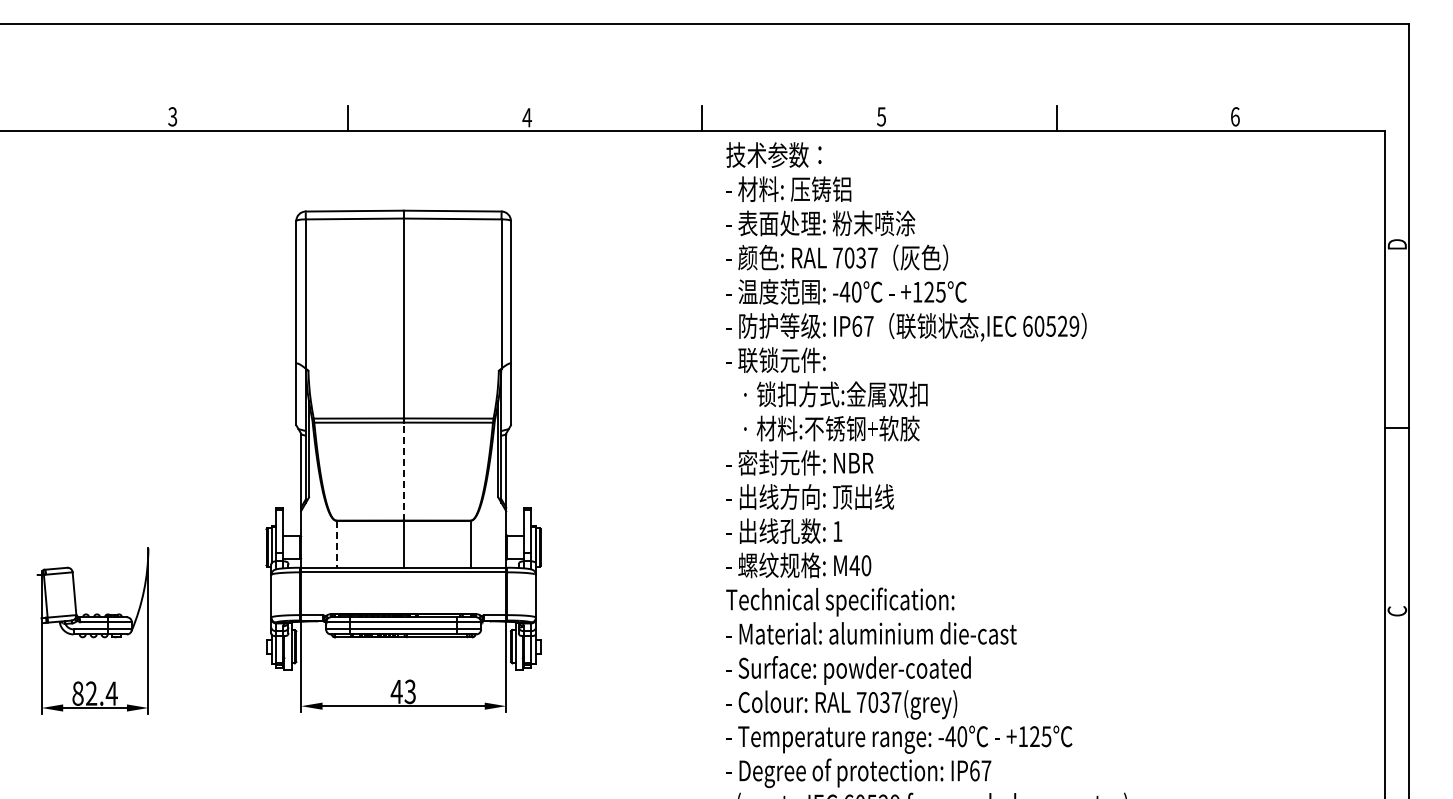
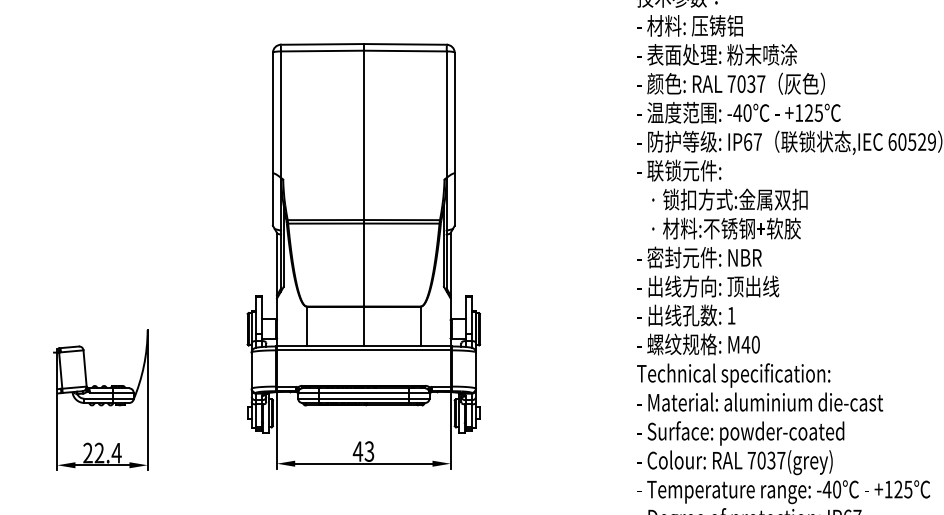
line: (403, 471) -> (363, 264), dashed -> solid
line: (336, 544) -> (306, 326), dashed -> solid
text: (77, 693) -> (87, 452), 82.4 -> 22.4

